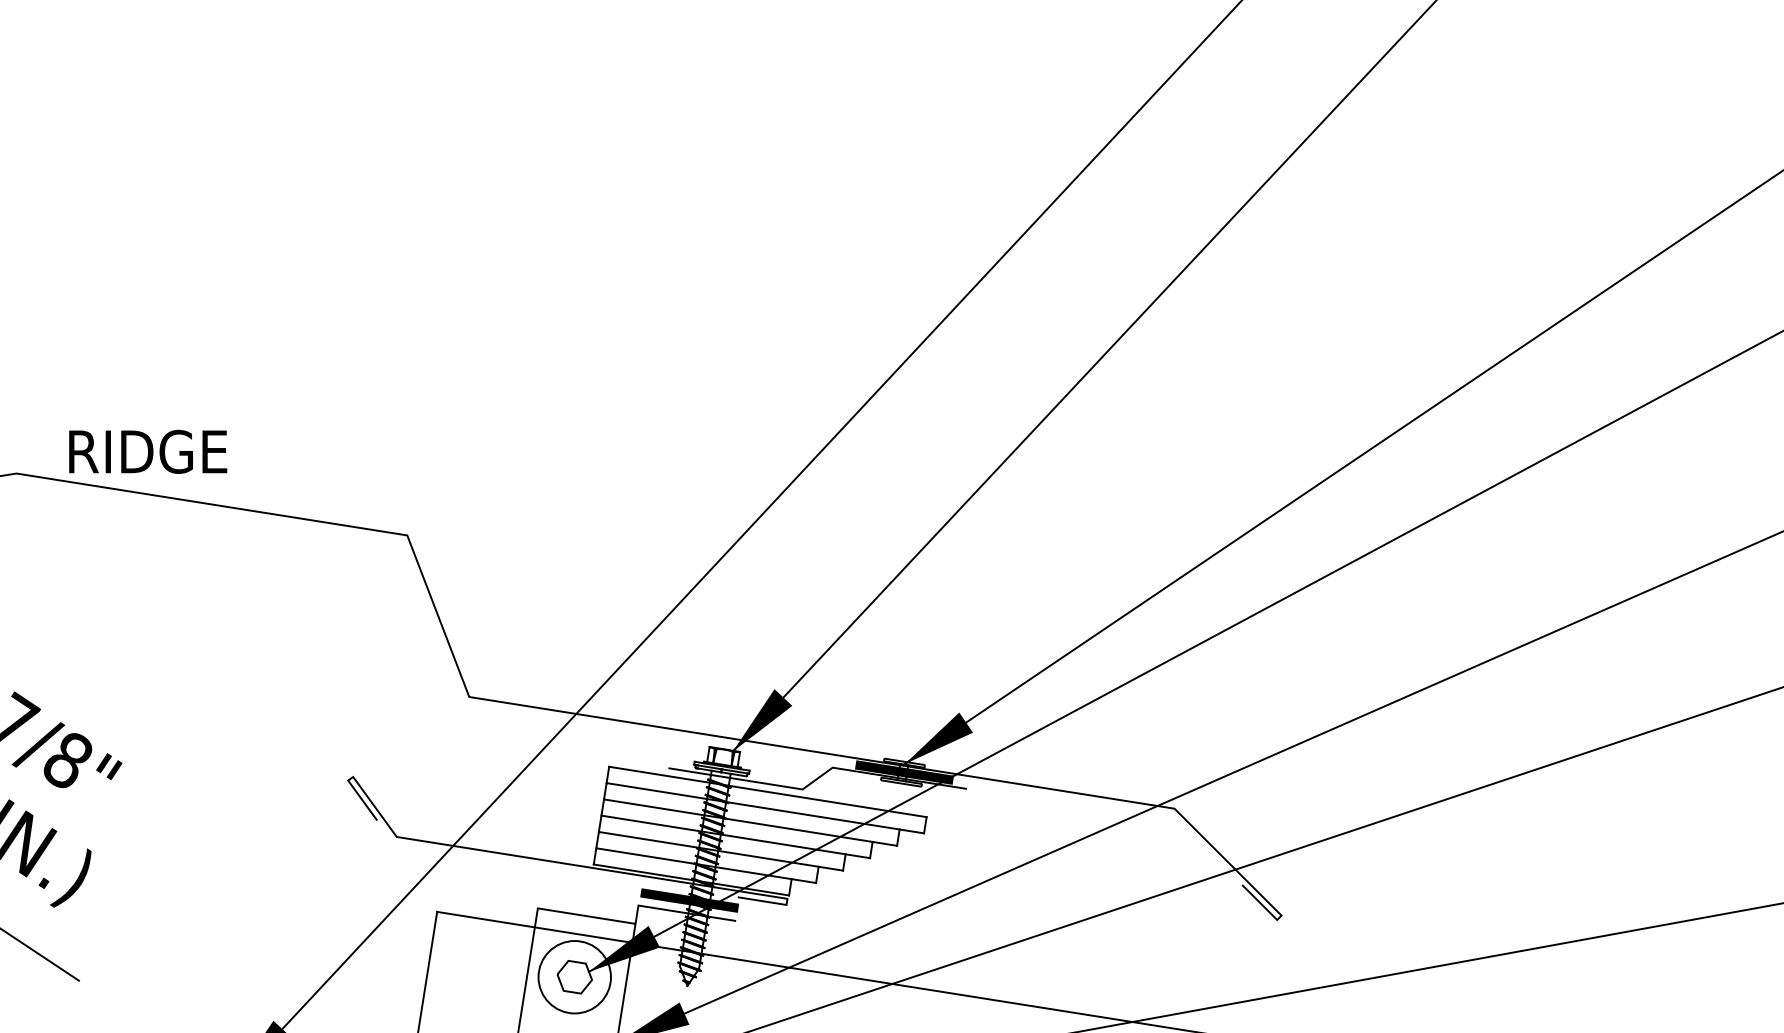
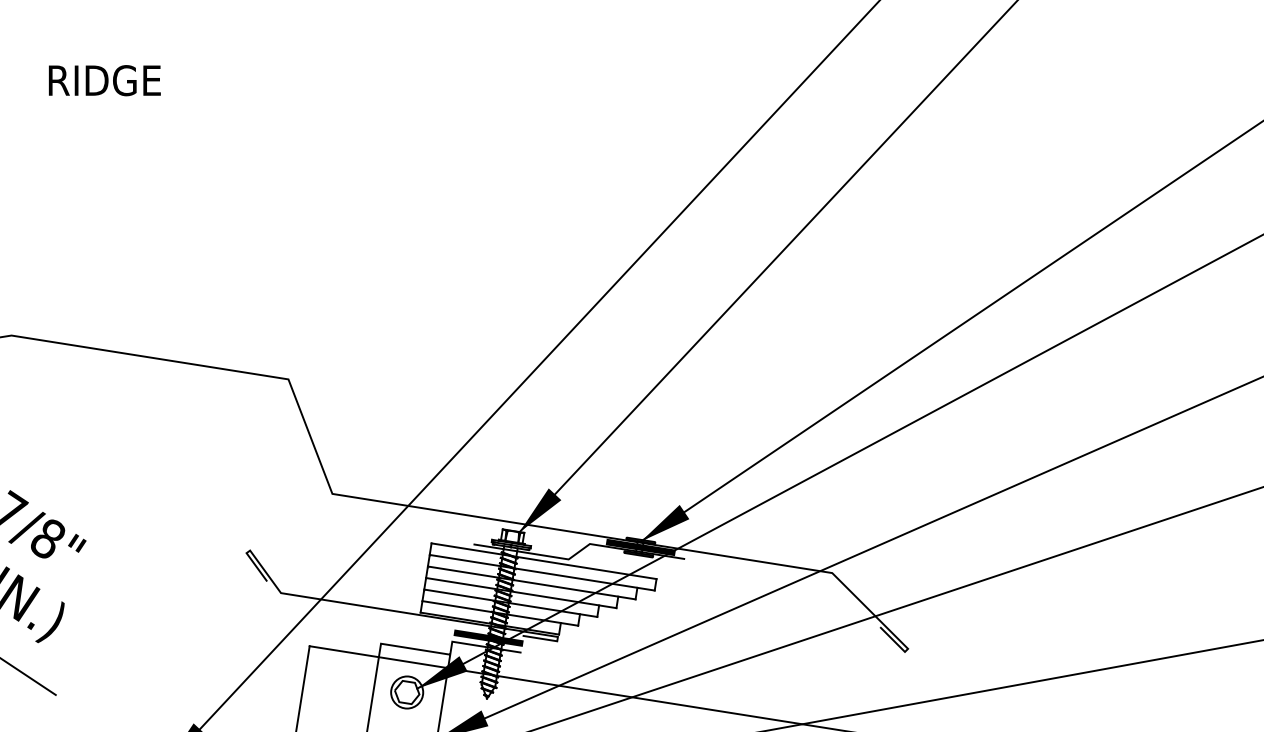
text: (148, 451) -> (105, 80), moved
circle: (574, 976) -> (406, 692), size x0.62

